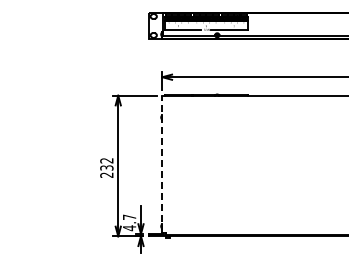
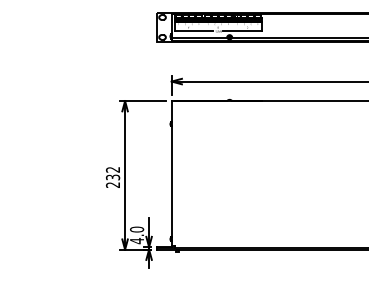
line: (162, 163) -> (171, 172), dashed -> solid
text: (129, 217) -> (136, 229), 4.7 -> 4.0

